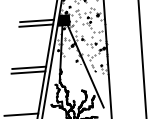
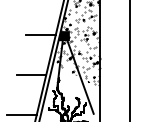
line: (35, 25) -> (39, 38), removed
line: (28, 72) -> (30, 79), removed

